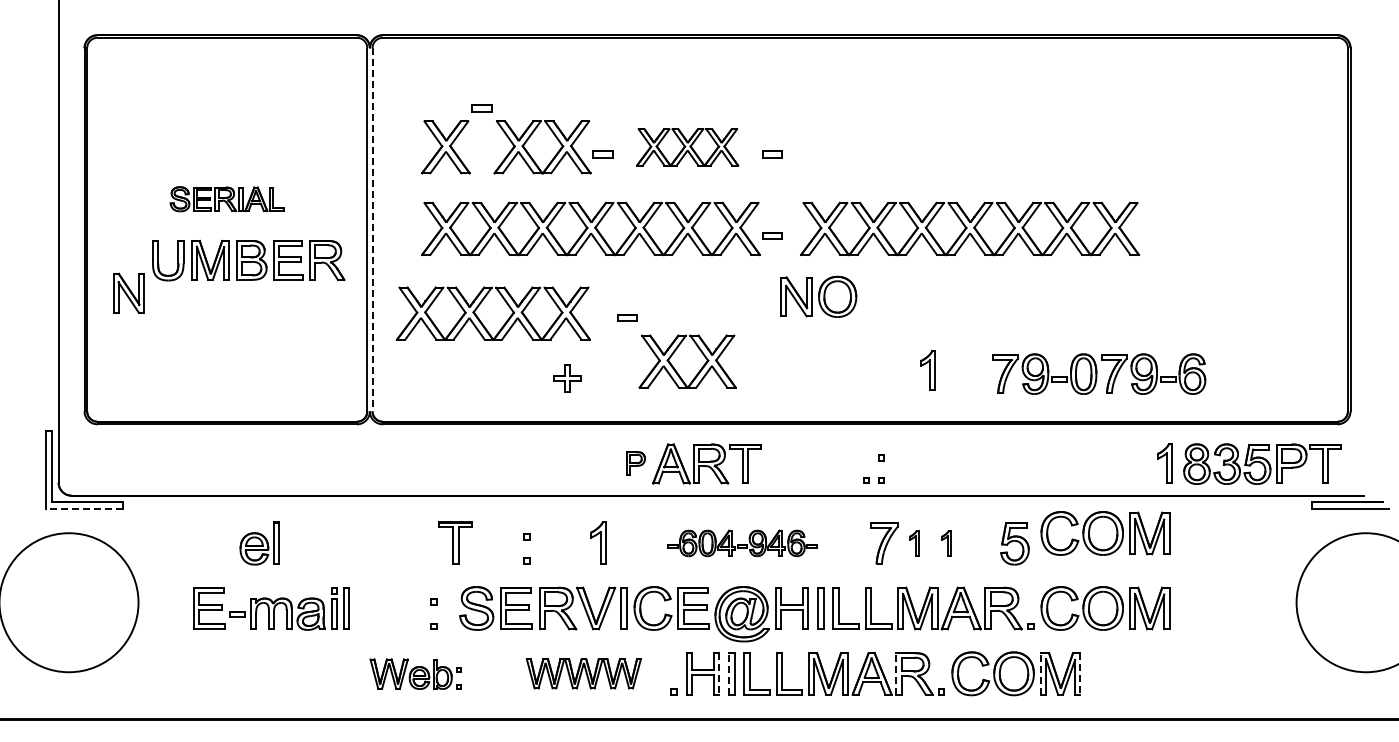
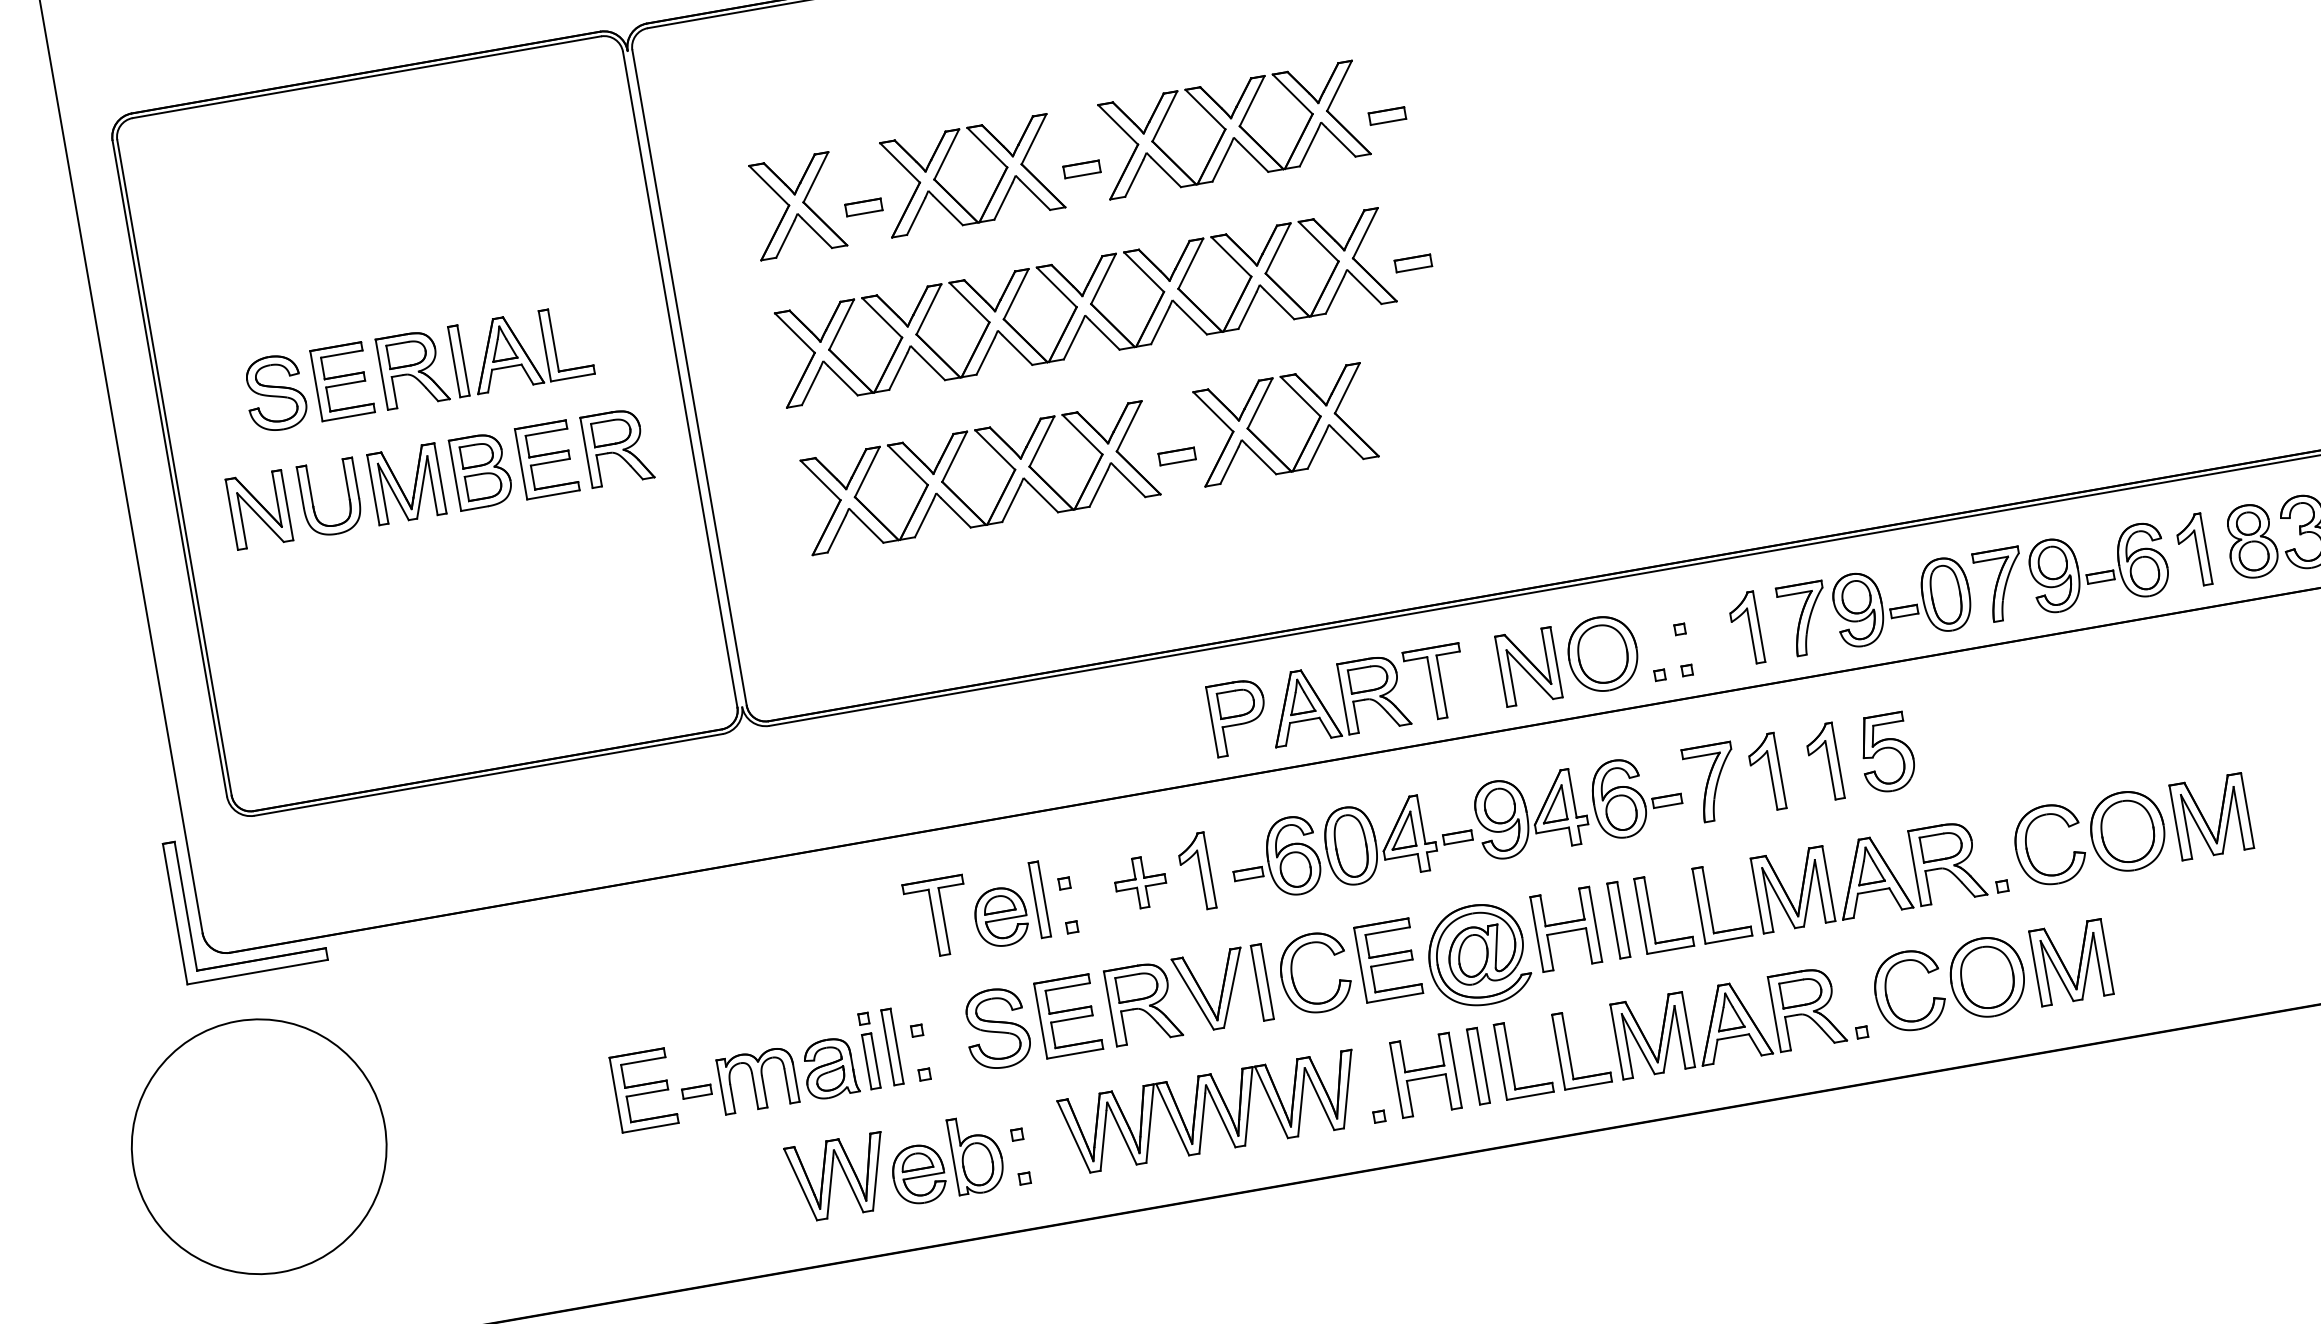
part: (481, 108) -> (862, 207), moved
part: (687, 147) -> (1232, 130), size x1.43
part: (227, 199) -> (418, 368), size x1.67
part: (969, 228) -> (1766, 187), removed
line: (372, 229) -> (689, 377), dashed -> solid
part: (128, 292) -> (258, 508), moved
part: (818, 296) -> (1568, 659), moved
part: (482, 322) -> (961, 497), moved
part: (927, 370) -> (1745, 628), moved
part: (677, 371) -> (1268, 445), moved
part: (1099, 373) -> (1974, 588), moved
part: (567, 378) -> (1140, 882), moved
part: (635, 463) -> (1237, 716), size x1.67
line: (84, 508) -> (257, 971), dashed -> solid
part: (1105, 533) -> (2108, 695), removed
part: (914, 542) -> (1766, 771), size x1.67
part: (946, 542) -> (1824, 761), size x1.67
part: (259, 543) -> (1008, 905), moved
part: (742, 543) -> (1456, 827), size x1.67
part: (1014, 543) -> (1885, 752), moved
part: (271, 608) -> (756, 1070), moved
part: (583, 673) -> (1210, 1112), size x1.43
line: (719, 673) -> (1455, 1069), dashed -> solid
line: (729, 673) -> (1473, 1066), dashed -> solid
line: (896, 673) -> (1775, 1013), dashed -> solid
line: (1040, 673) -> (2035, 968), dashed -> solid
line: (1080, 673) -> (2107, 955), dashed -> solid
part: (415, 674) -> (907, 1167), size x1.43

